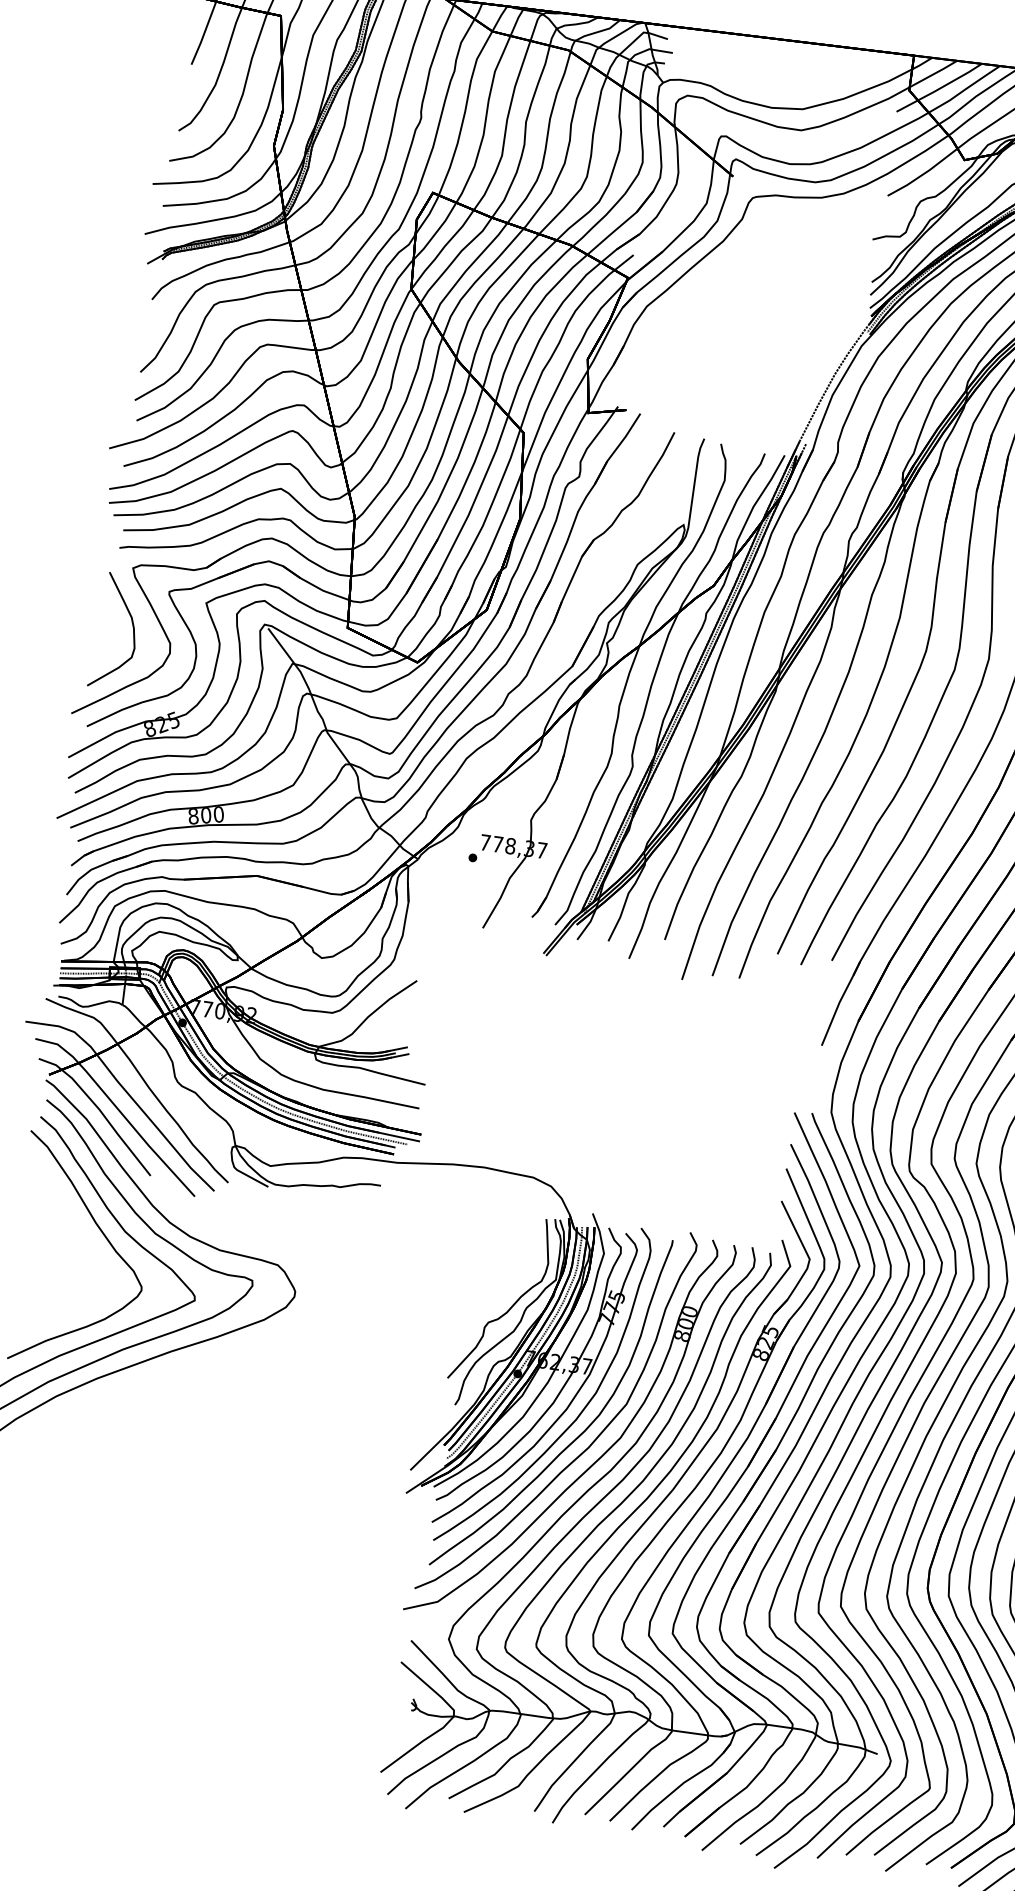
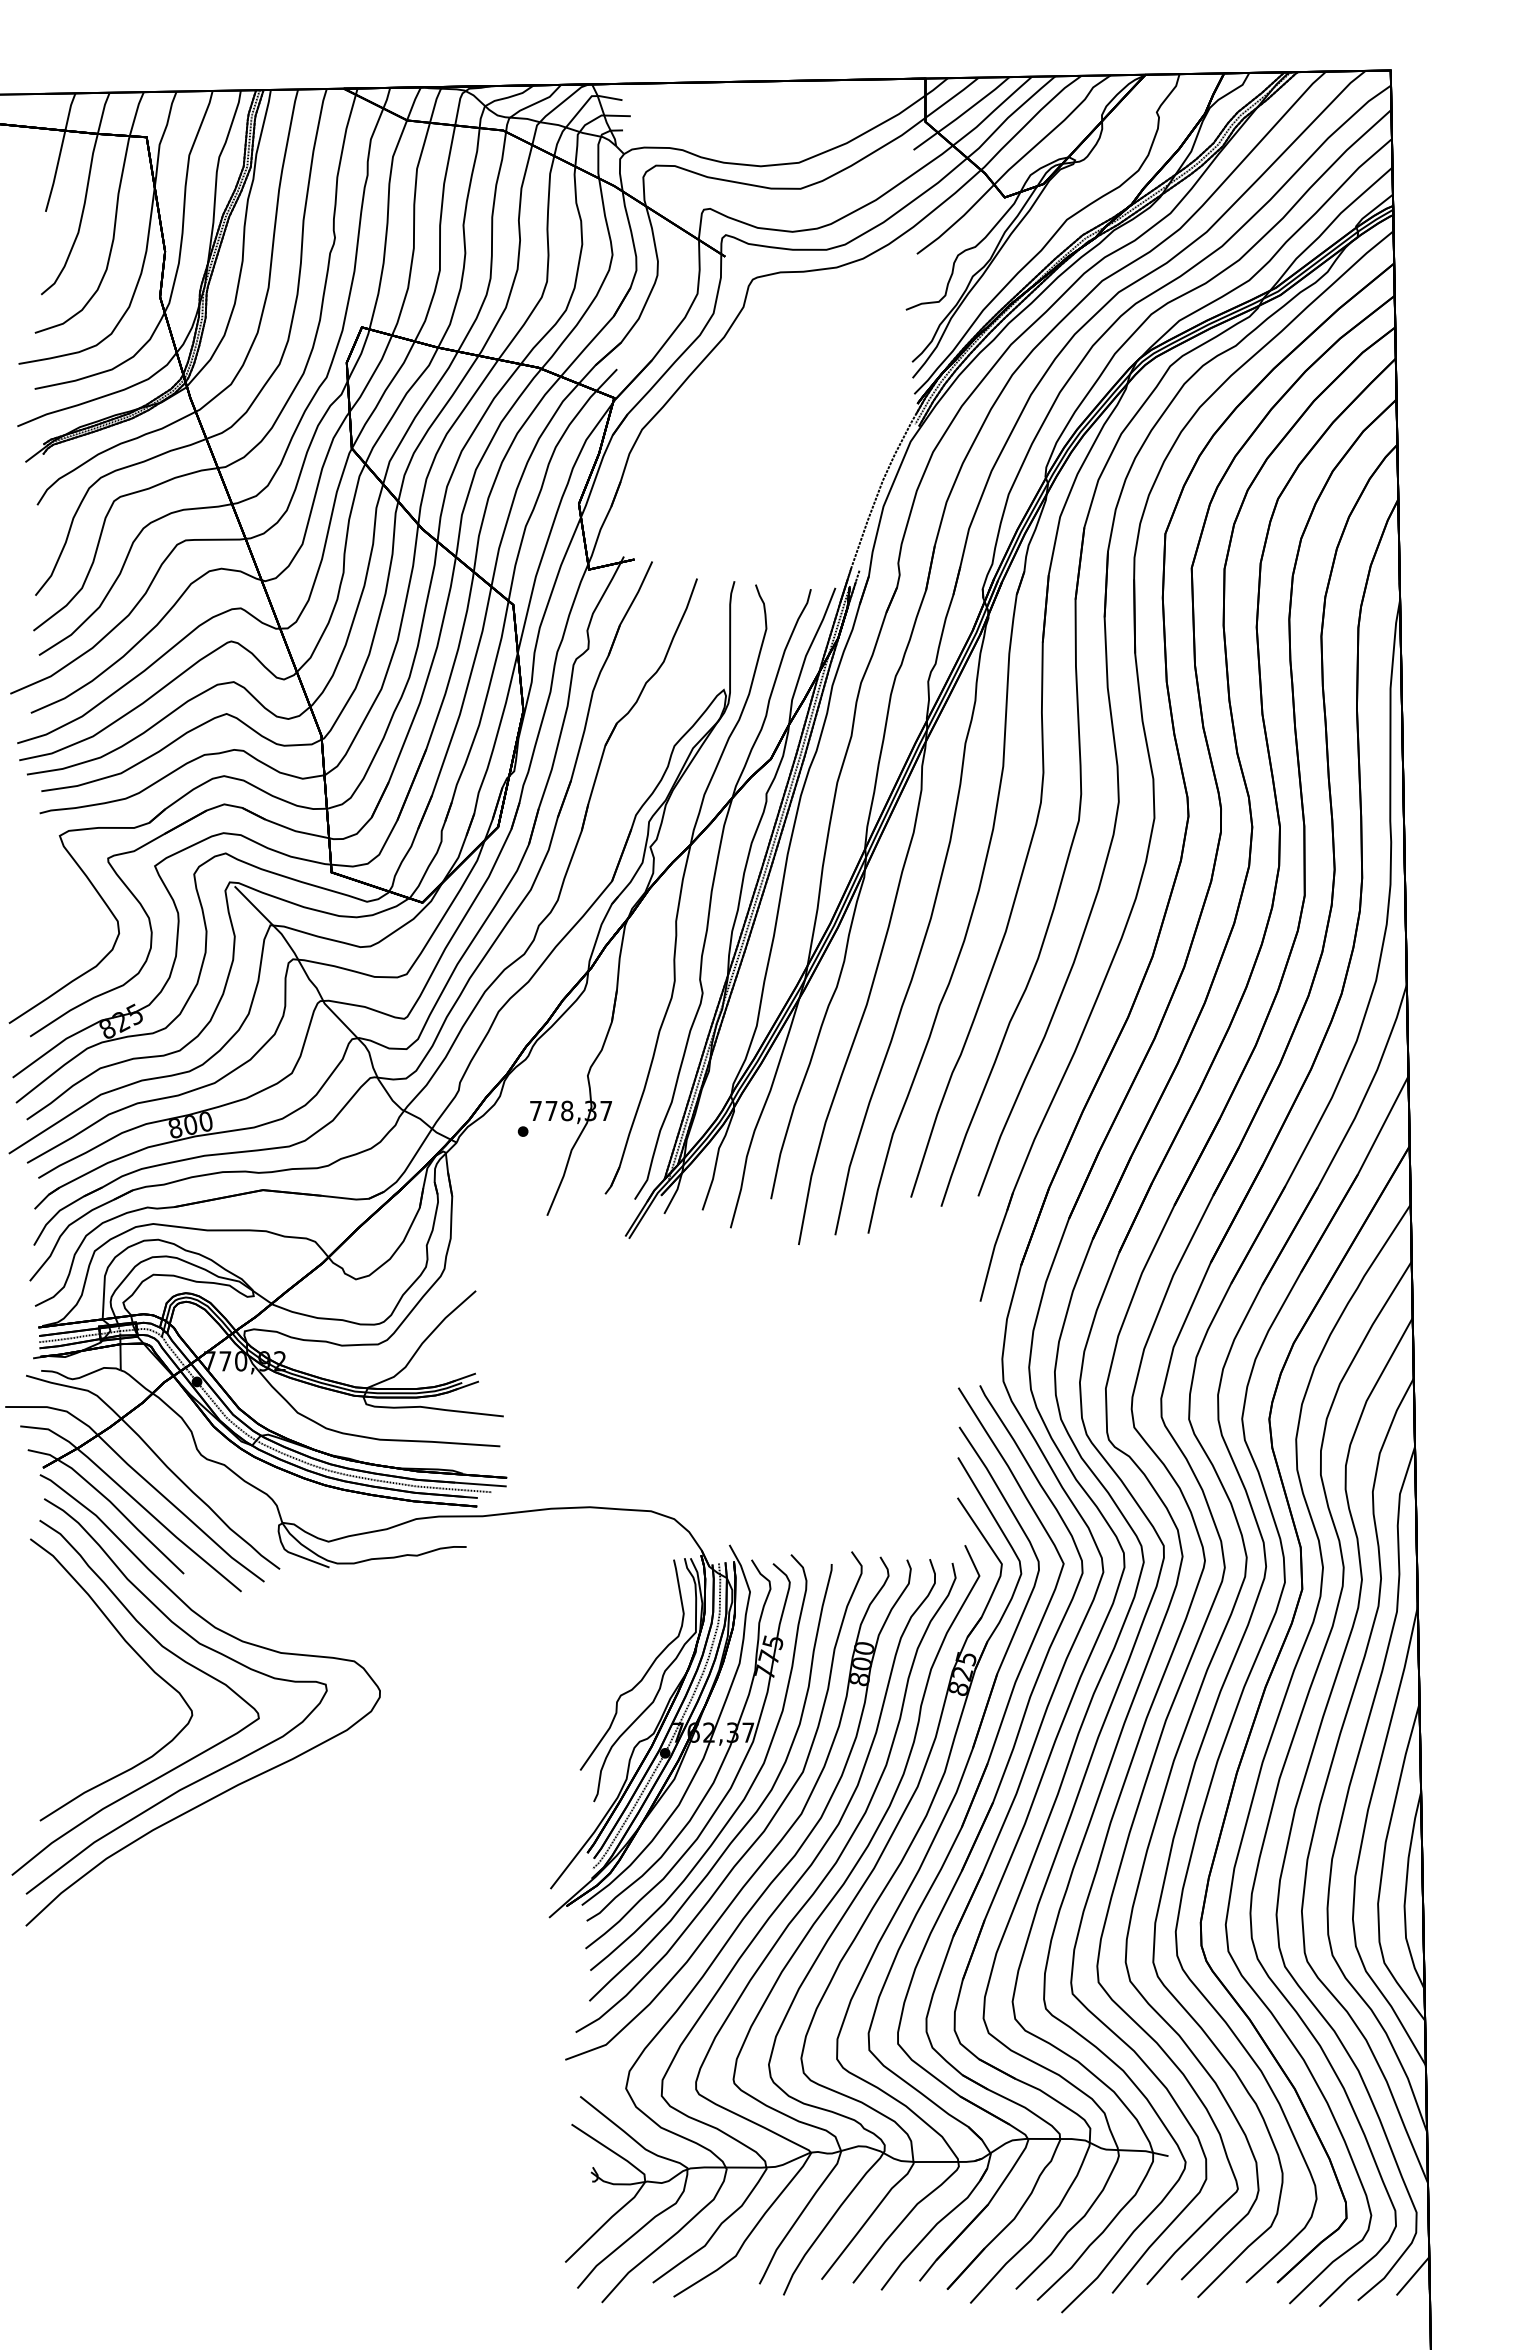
curve: (133, 631) -> (70, 913), removed

